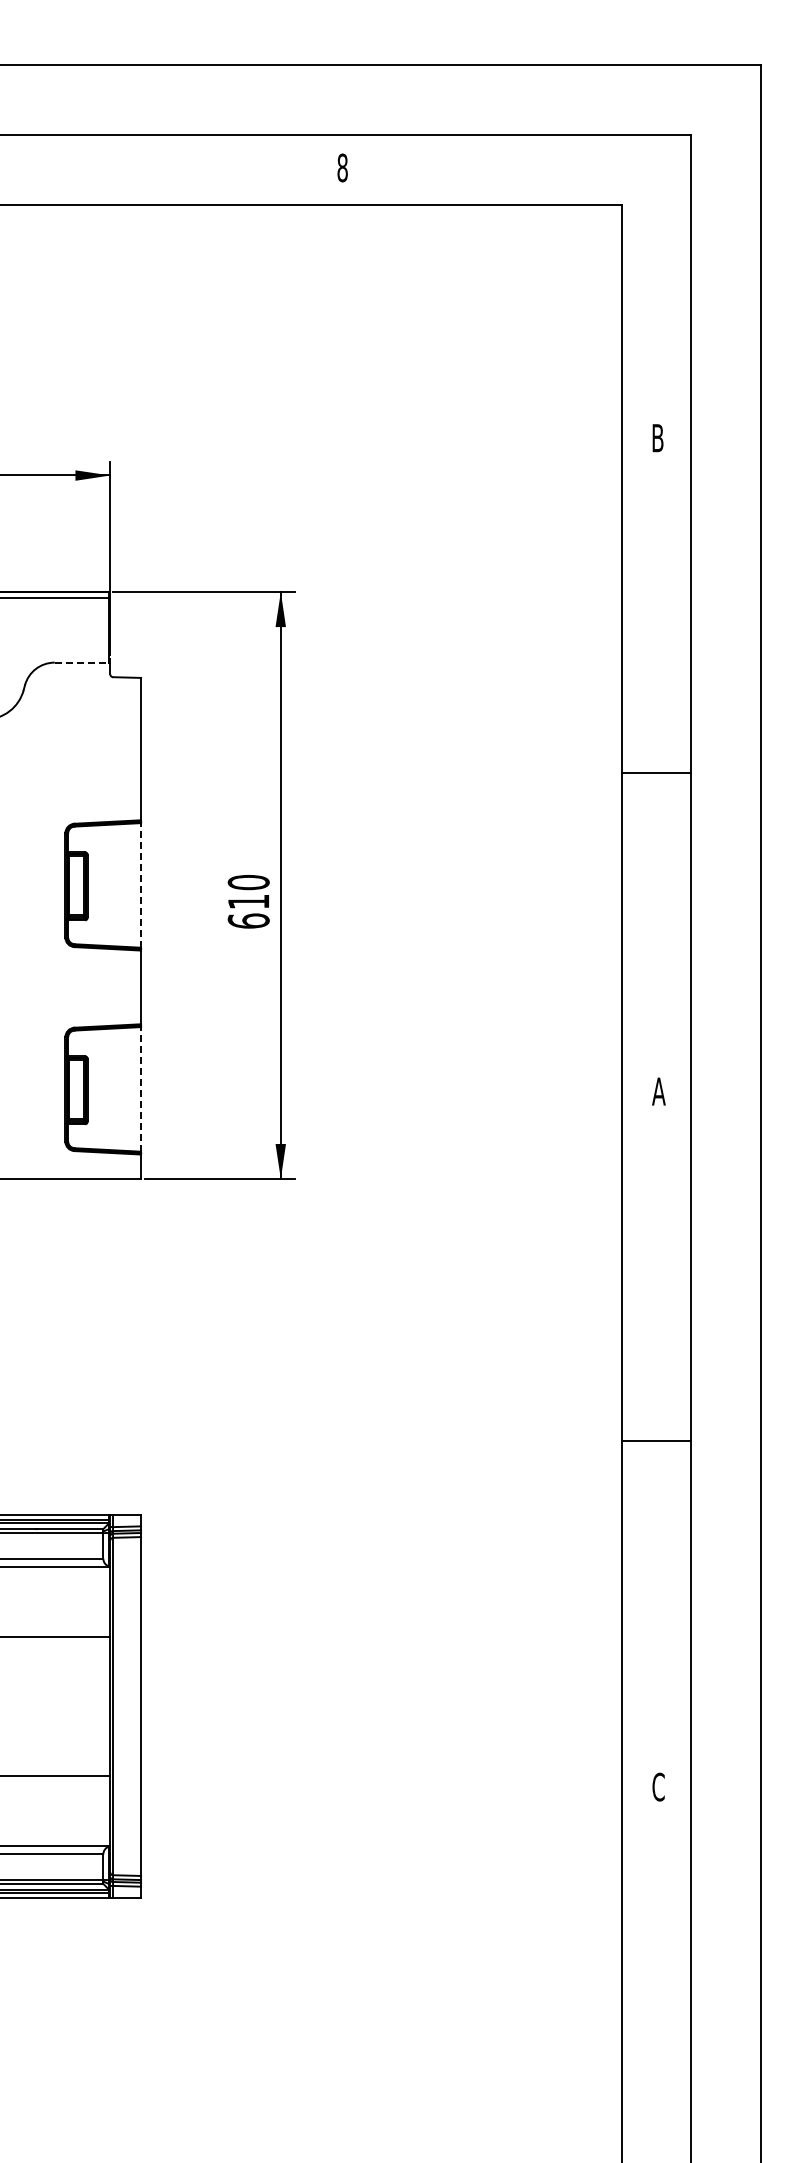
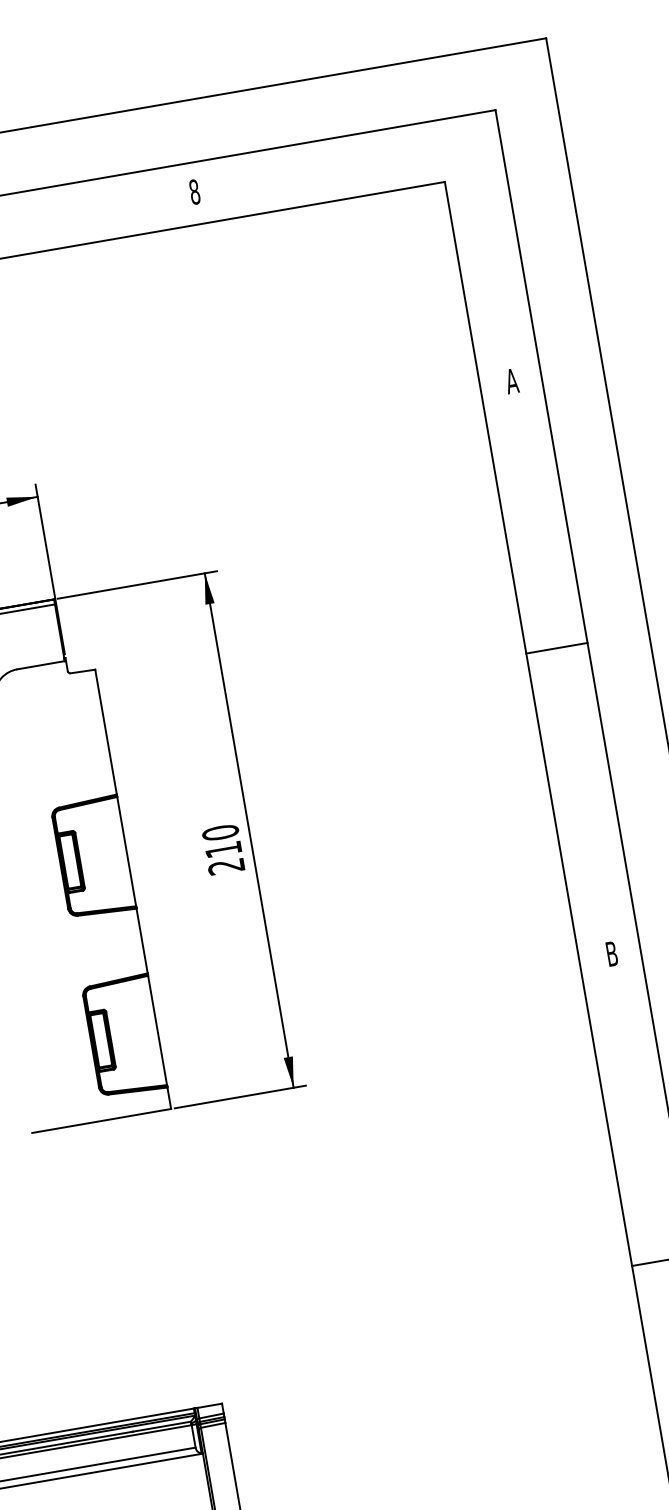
text: (657, 438) -> (511, 381), B -> A
line: (82, 662) -> (41, 665), dashed -> solid
line: (656, 773) -> (556, 648), moved
line: (141, 884) -> (126, 850), dashed -> solid
text: (248, 920) -> (226, 866), 610 -> 210
line: (141, 1088) -> (157, 1029), dashed -> solid
text: (658, 1091) -> (611, 953), A -> B

